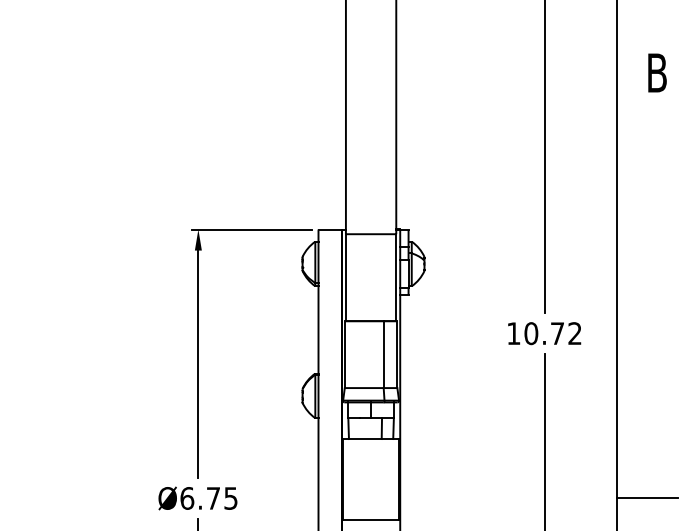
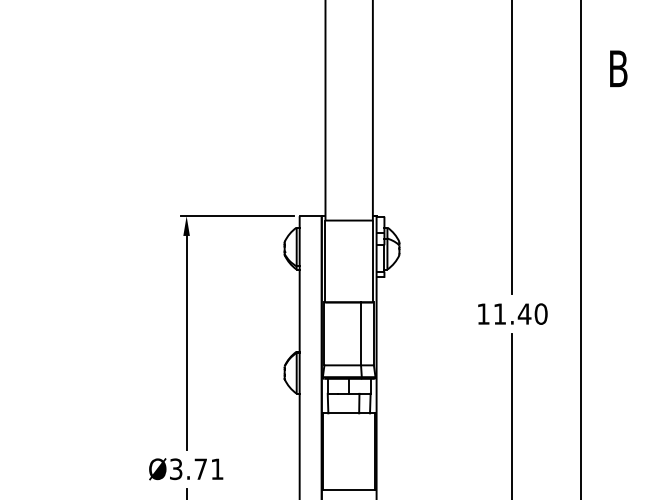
text: (553, 332) -> (520, 313), 10.72 -> 11.40
text: (208, 498) -> (196, 469), Ø6.75 -> Ø3.71
line: (646, 498) -> (608, 469), removed

